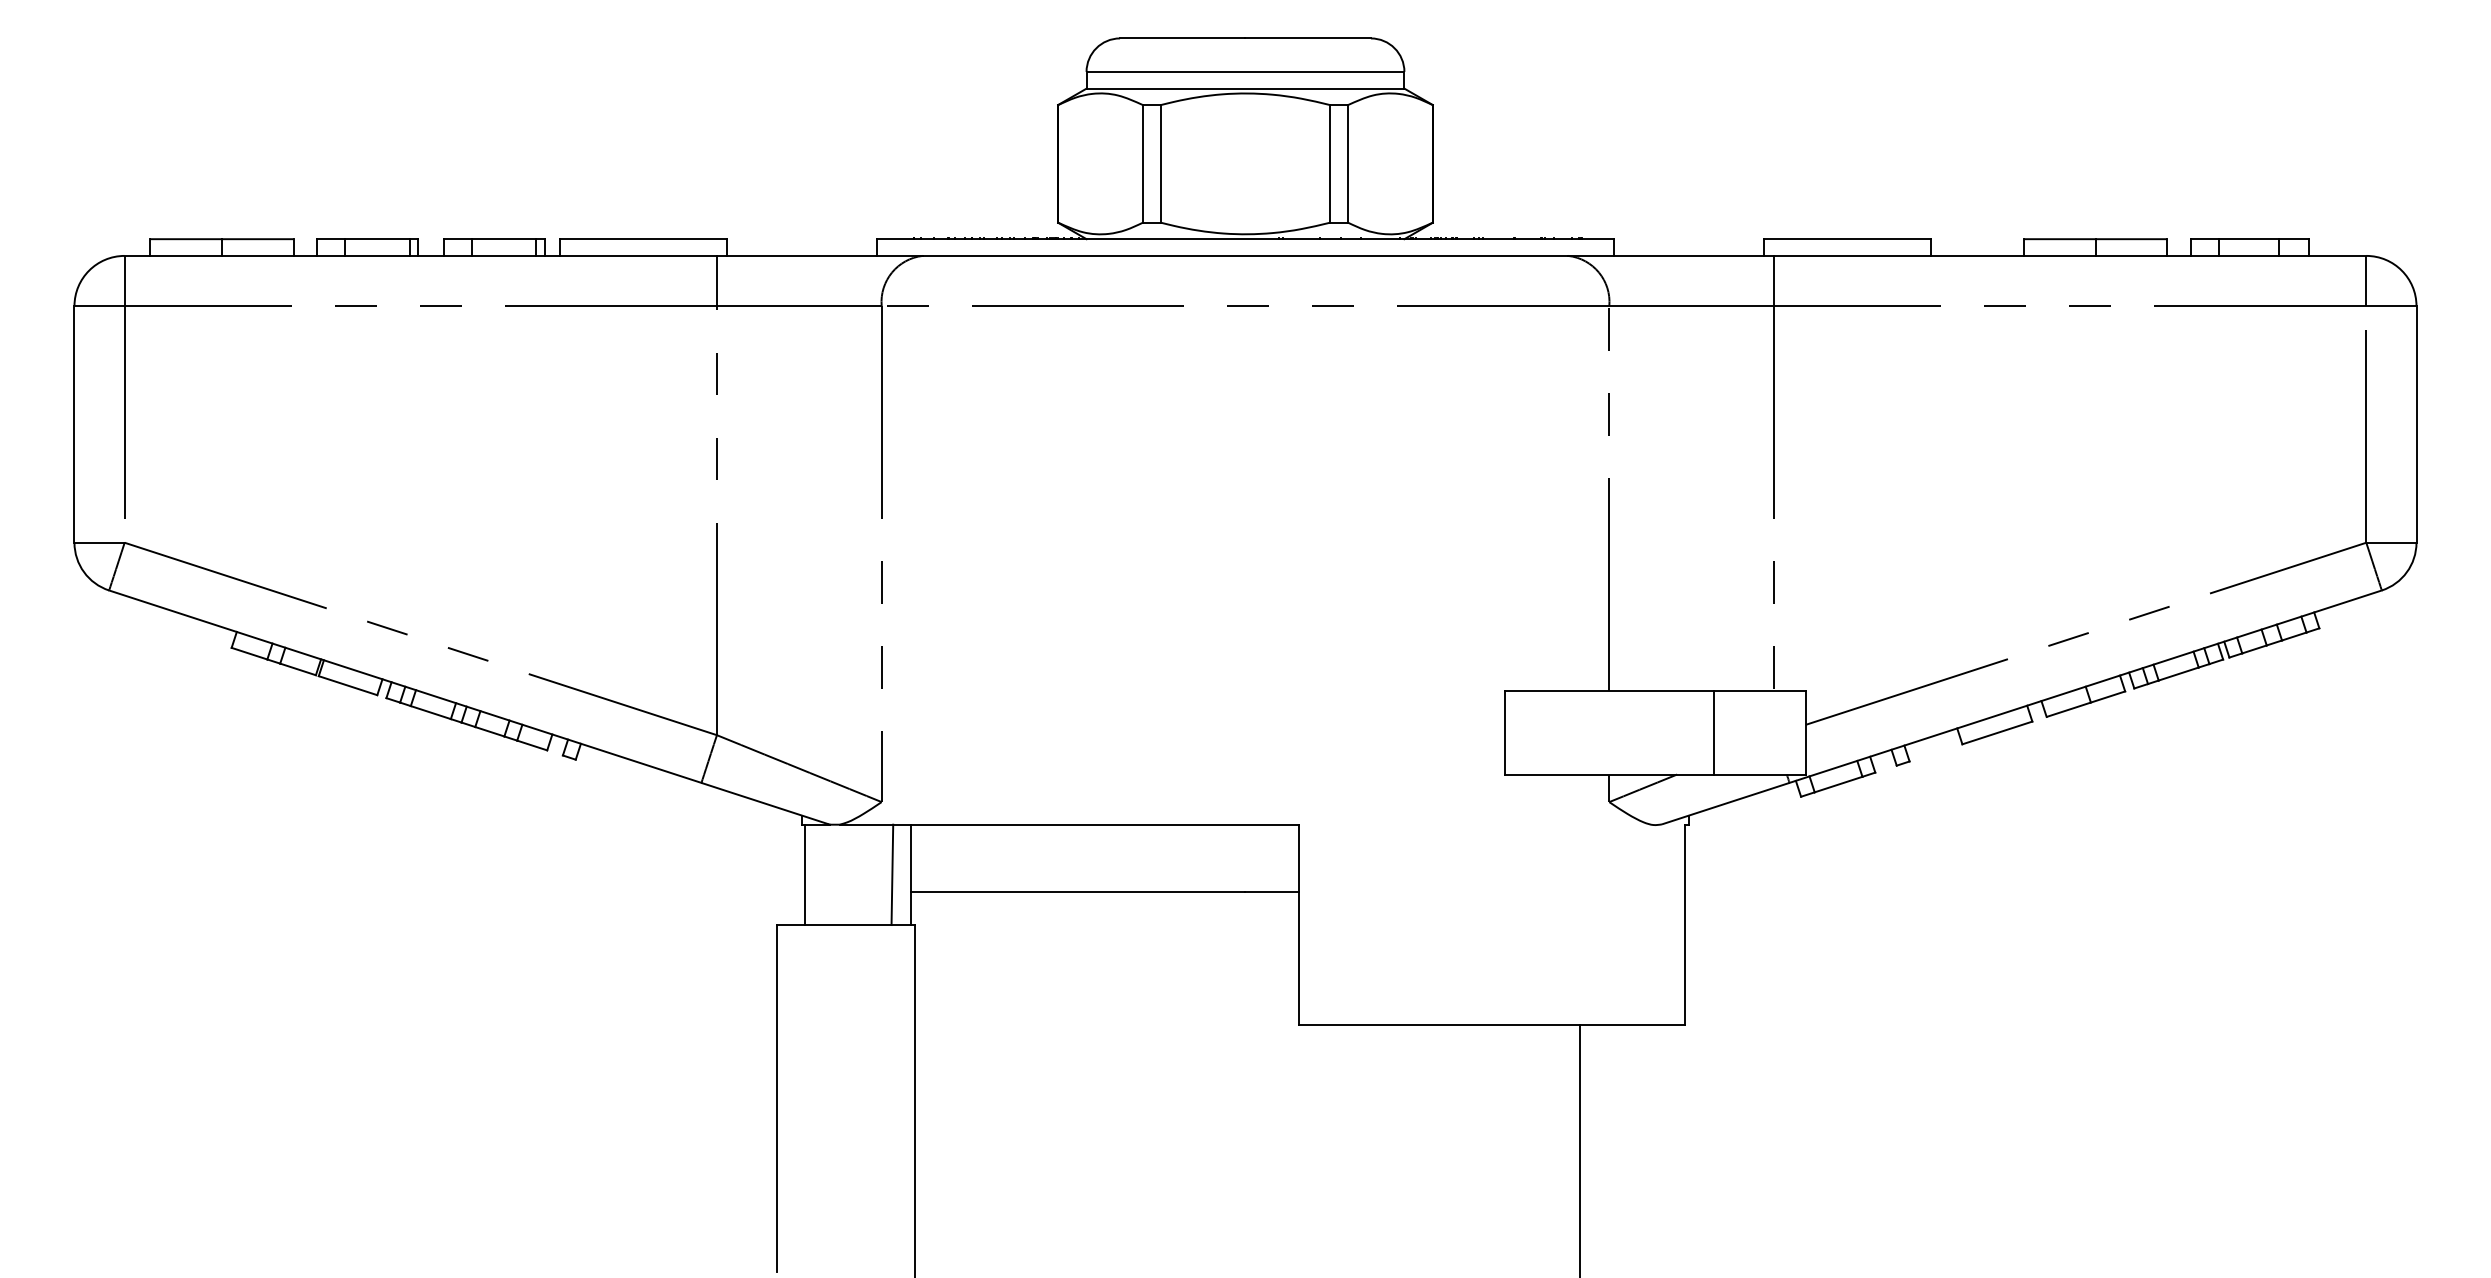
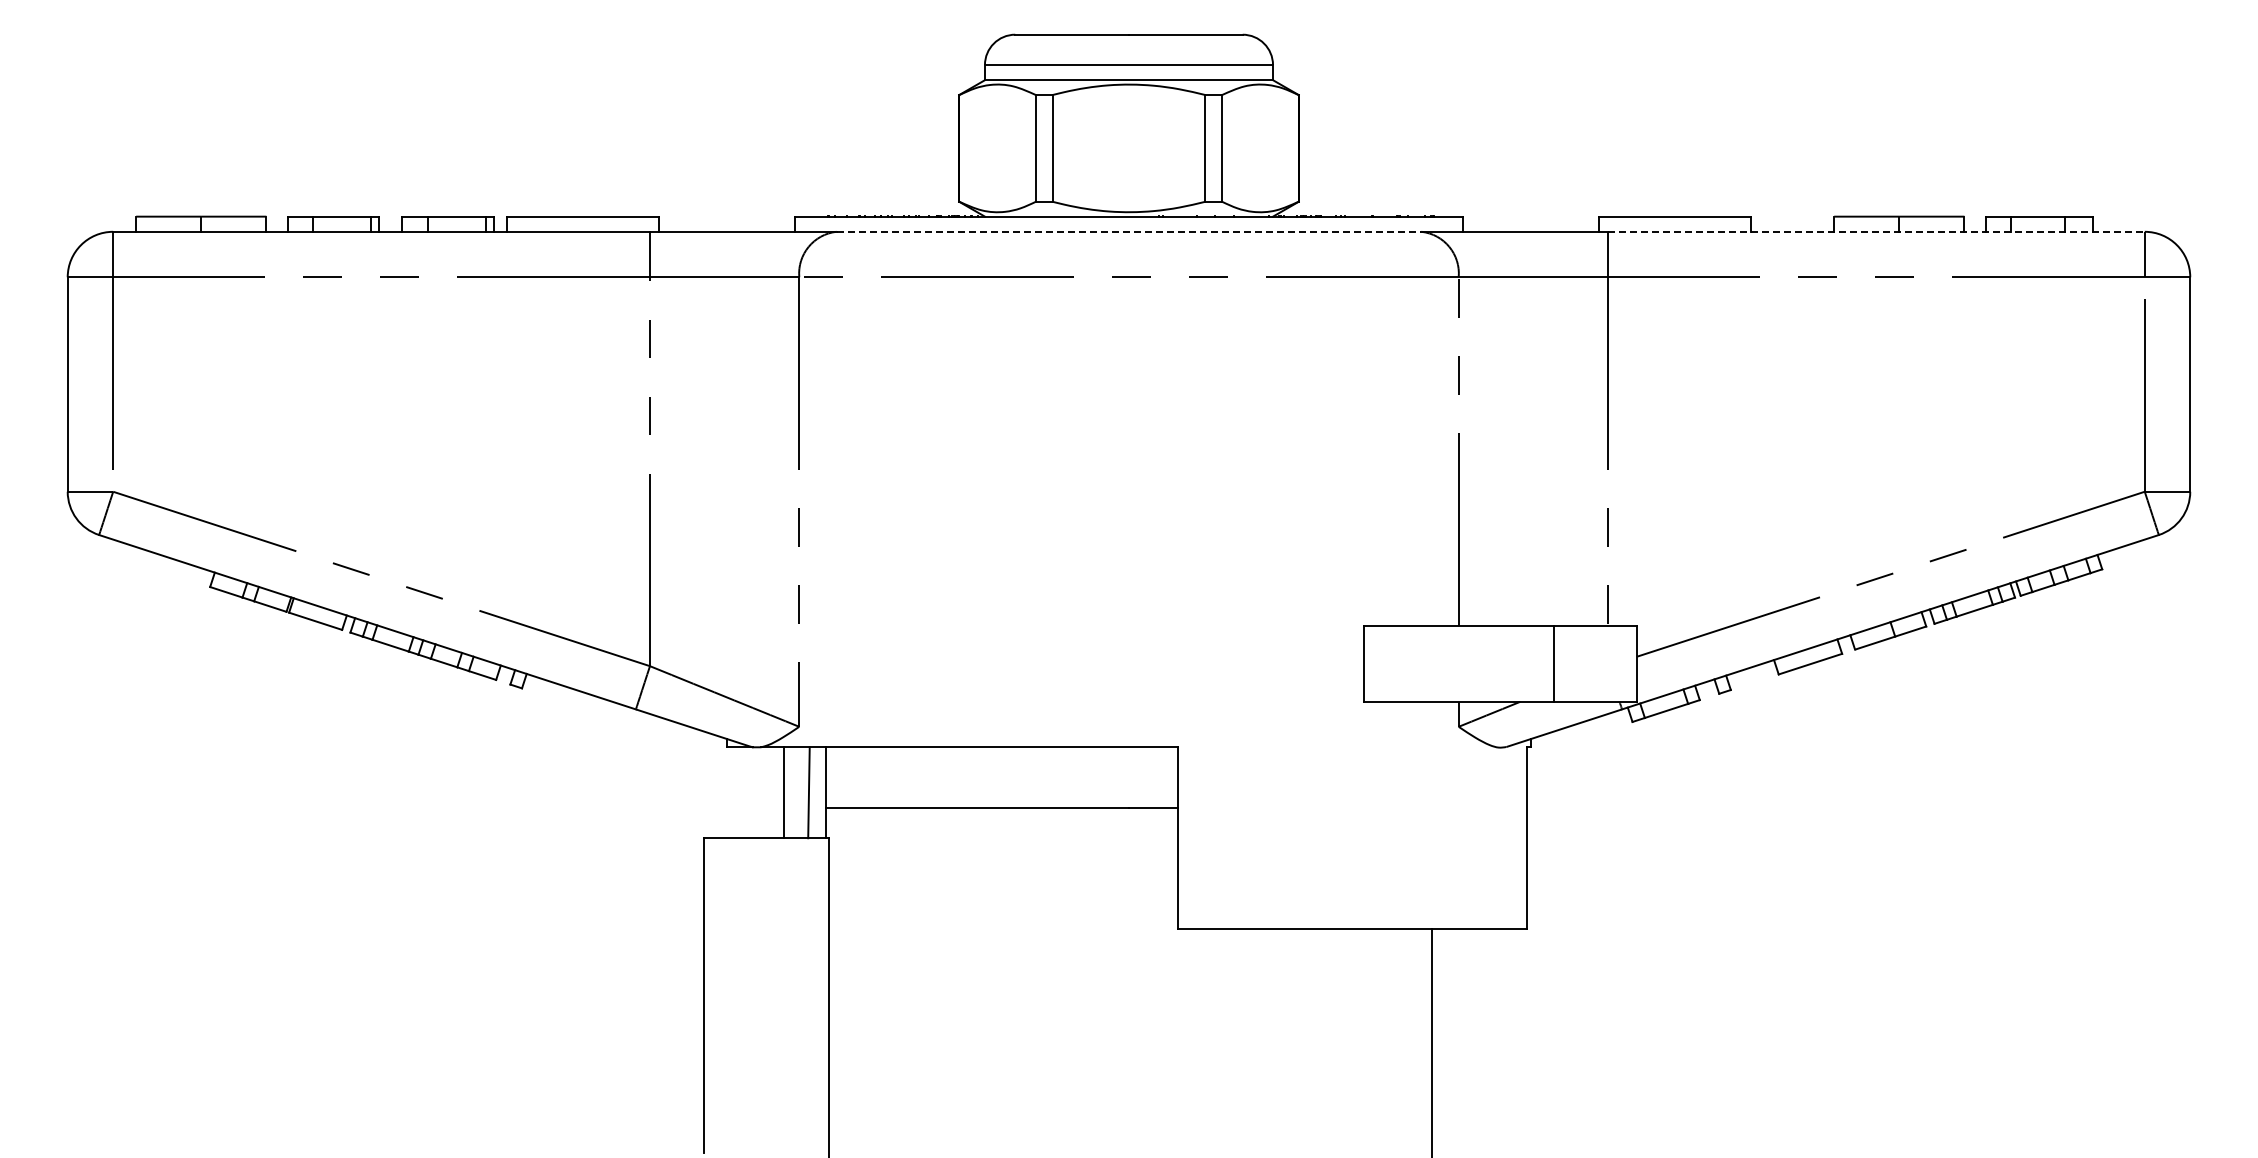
line: (1246, 255) -> (1129, 231), solid -> dashed
line: (2070, 255) -> (1876, 231), solid -> dashed
line: (805, 874) -> (784, 792), moved

